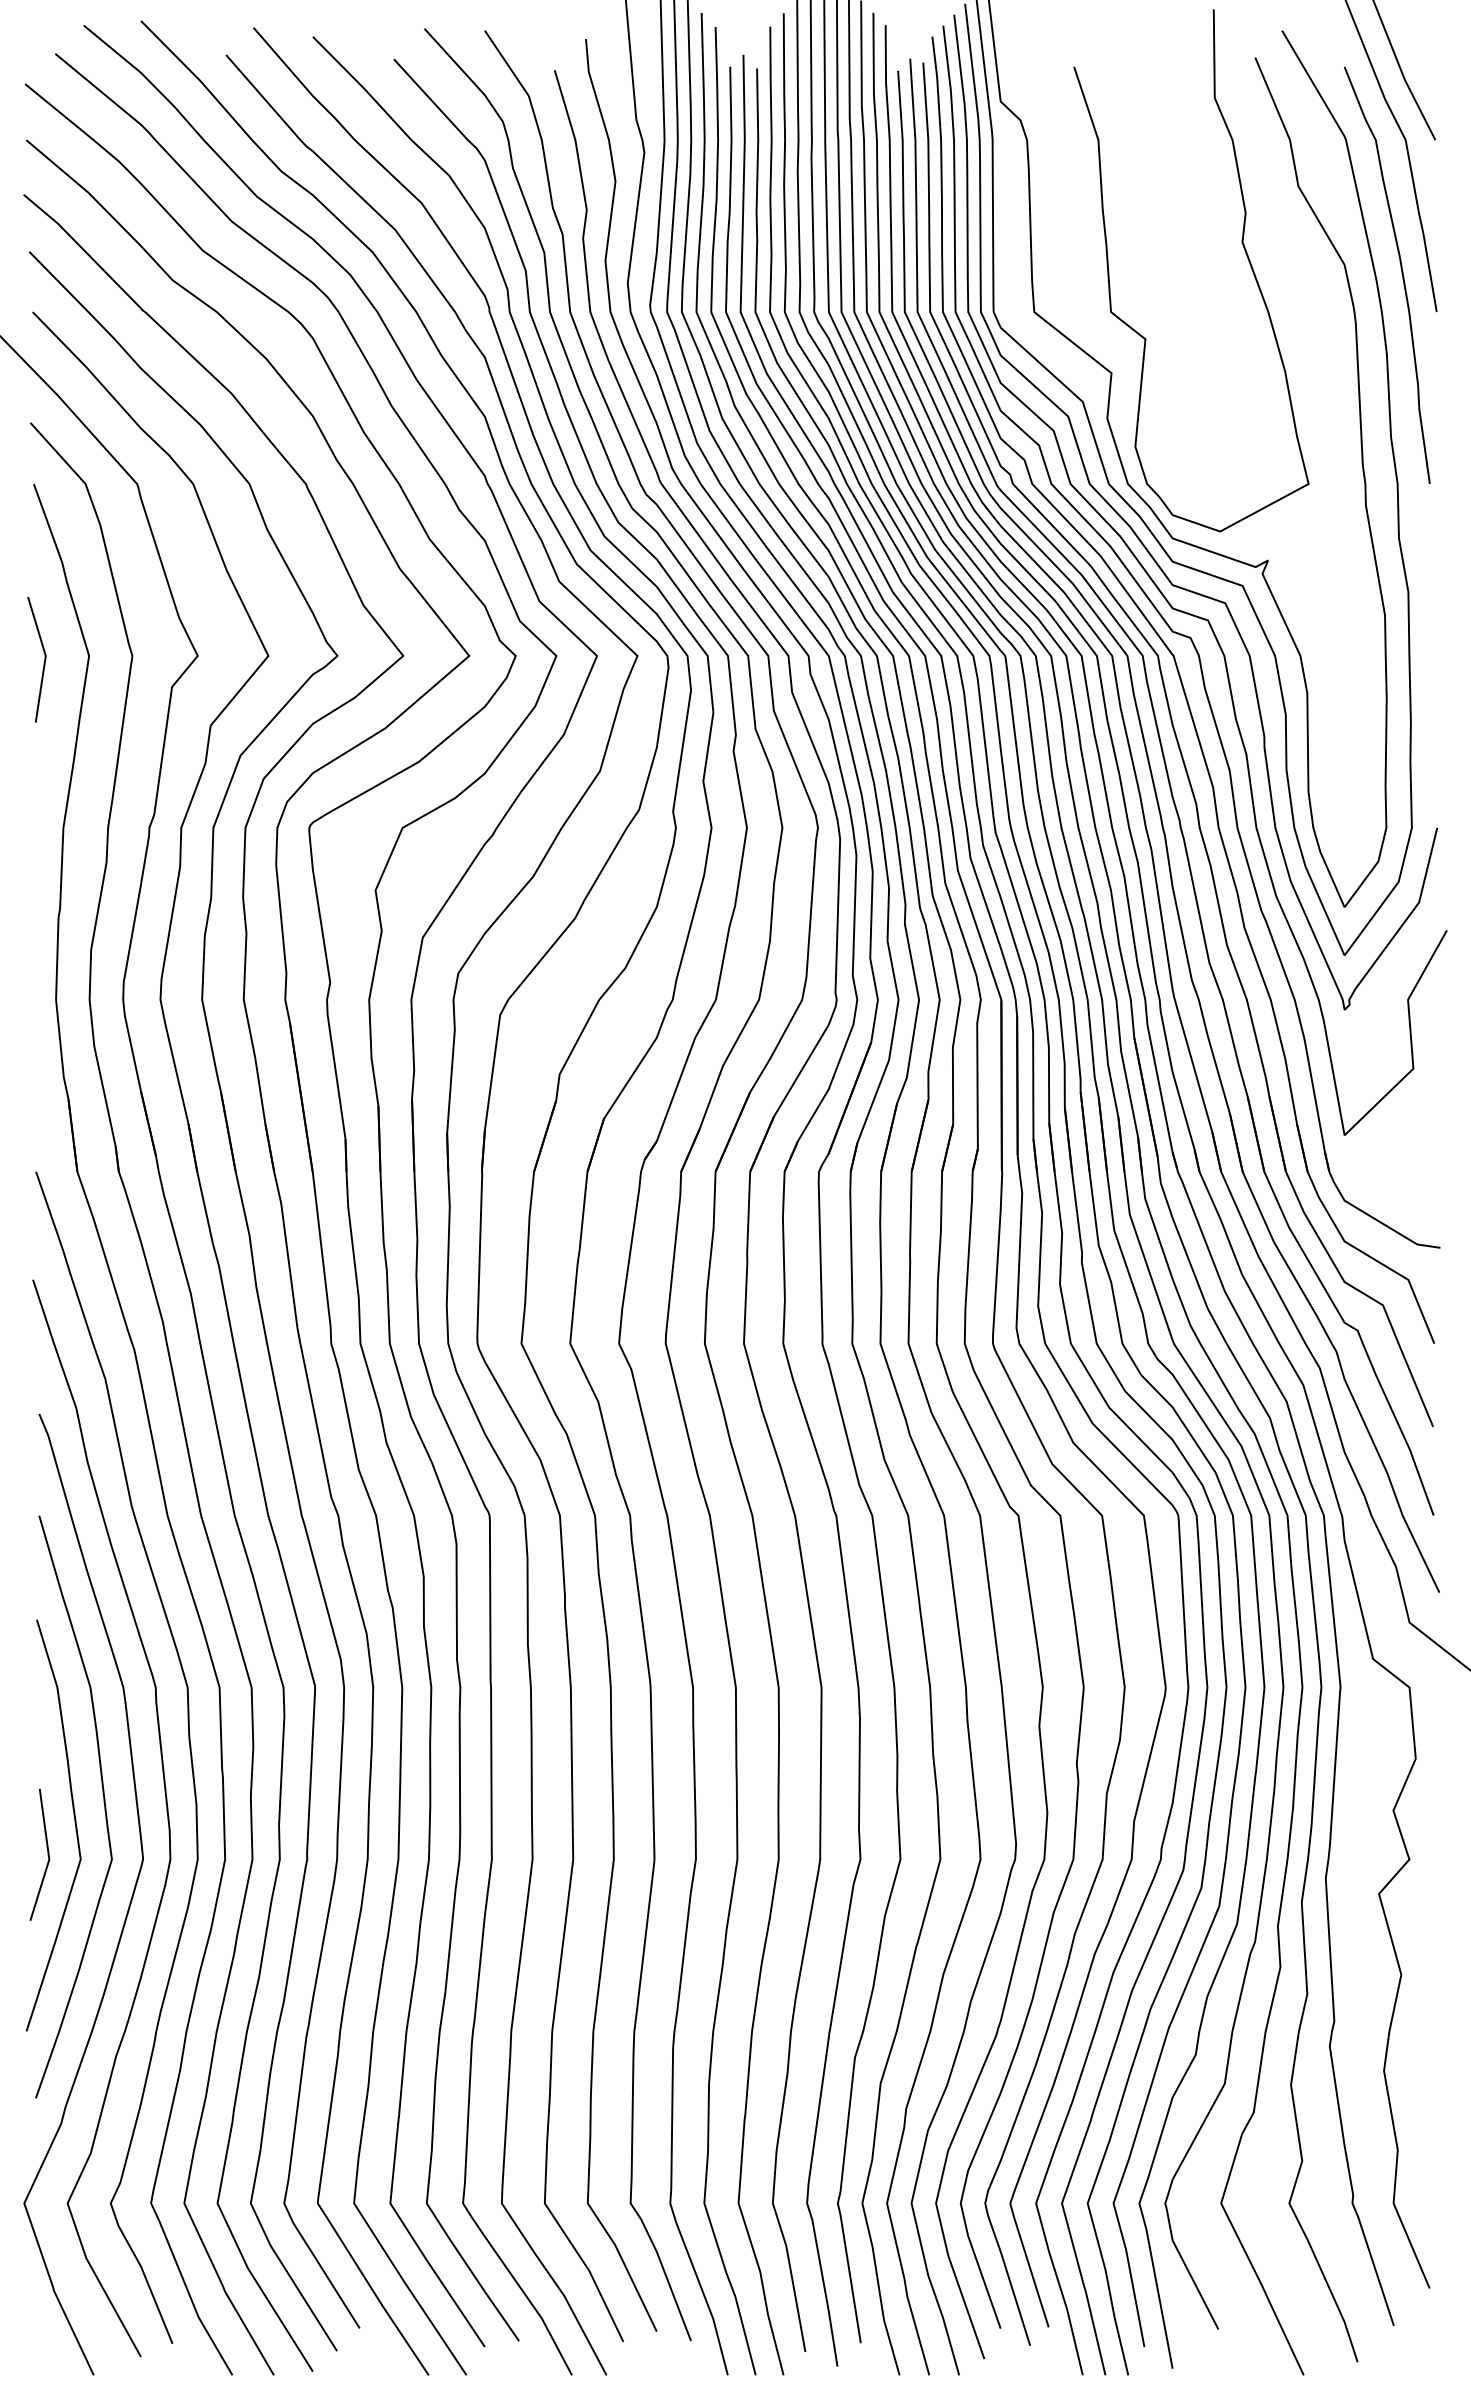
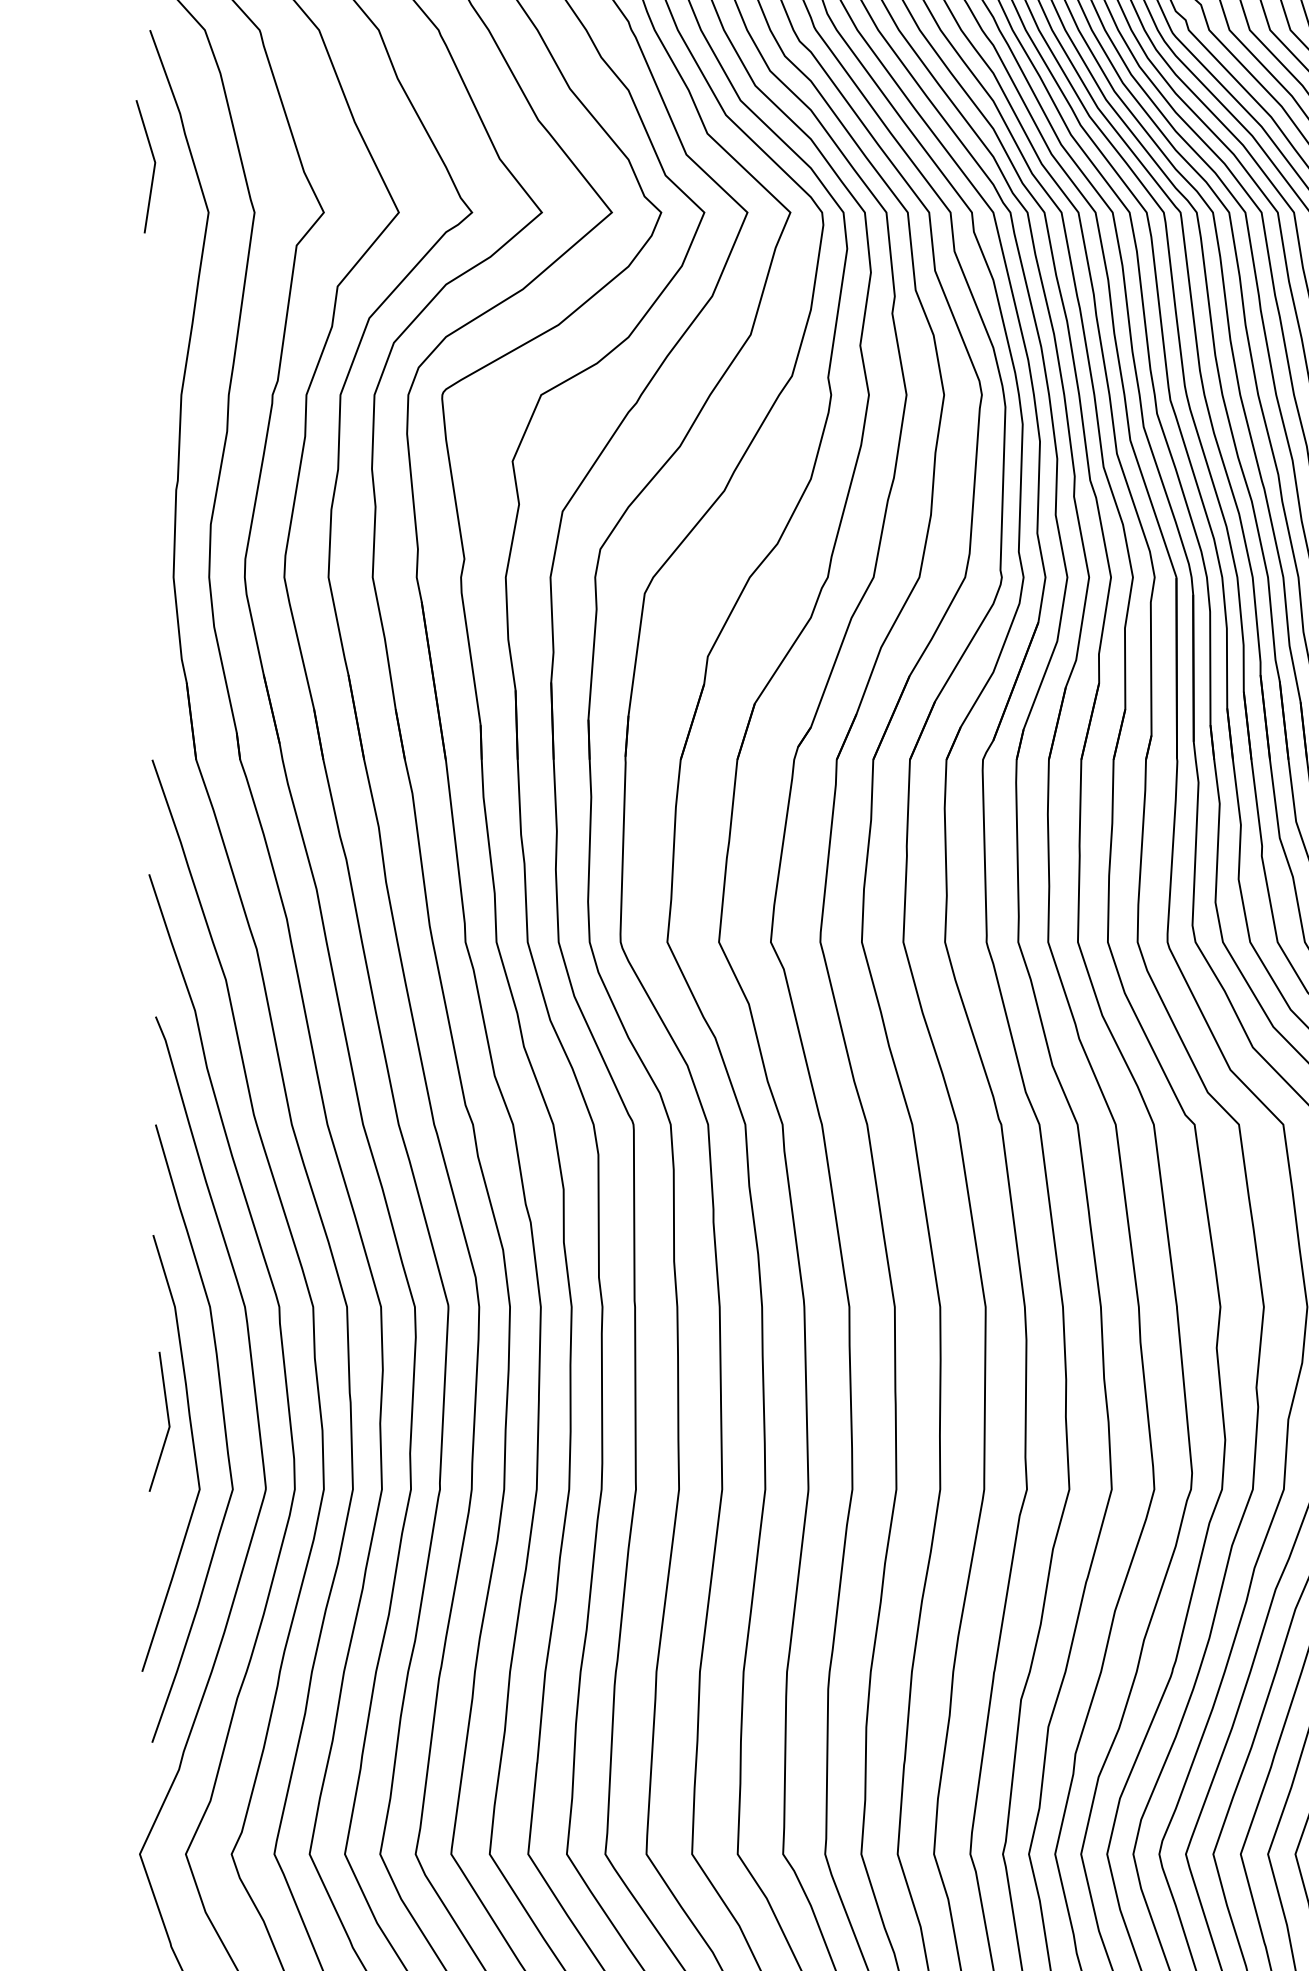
line: (43, 662) -> (152, 169), moved
line: (47, 1854) -> (167, 1421), moved

